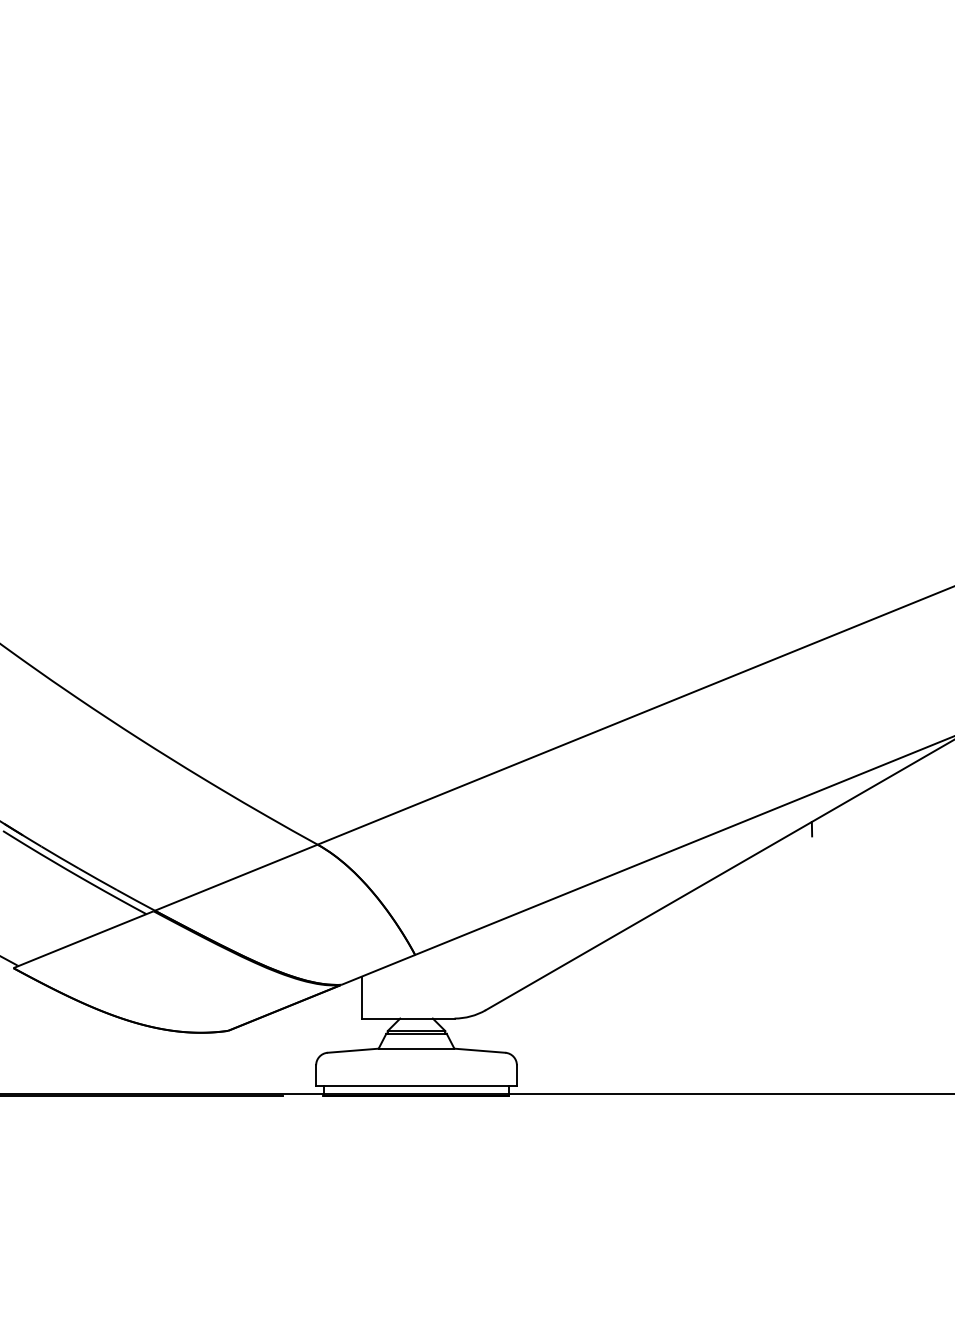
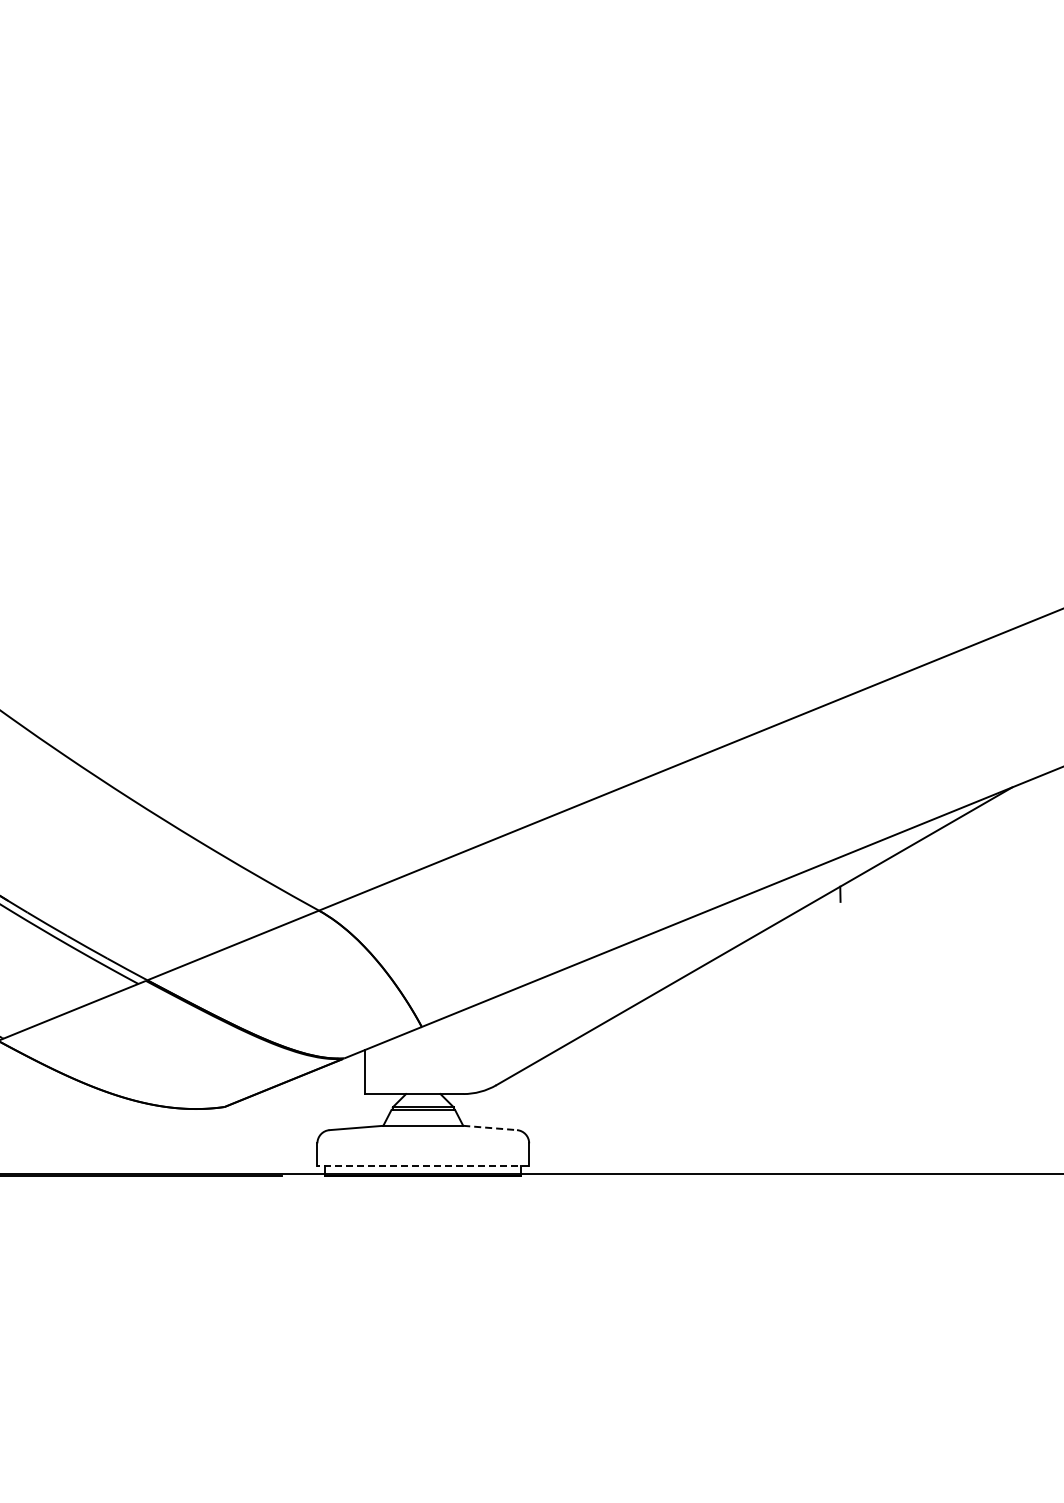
line: (480, 1050) -> (490, 1127), solid -> dashed
line: (416, 1086) -> (423, 1165), solid -> dashed

